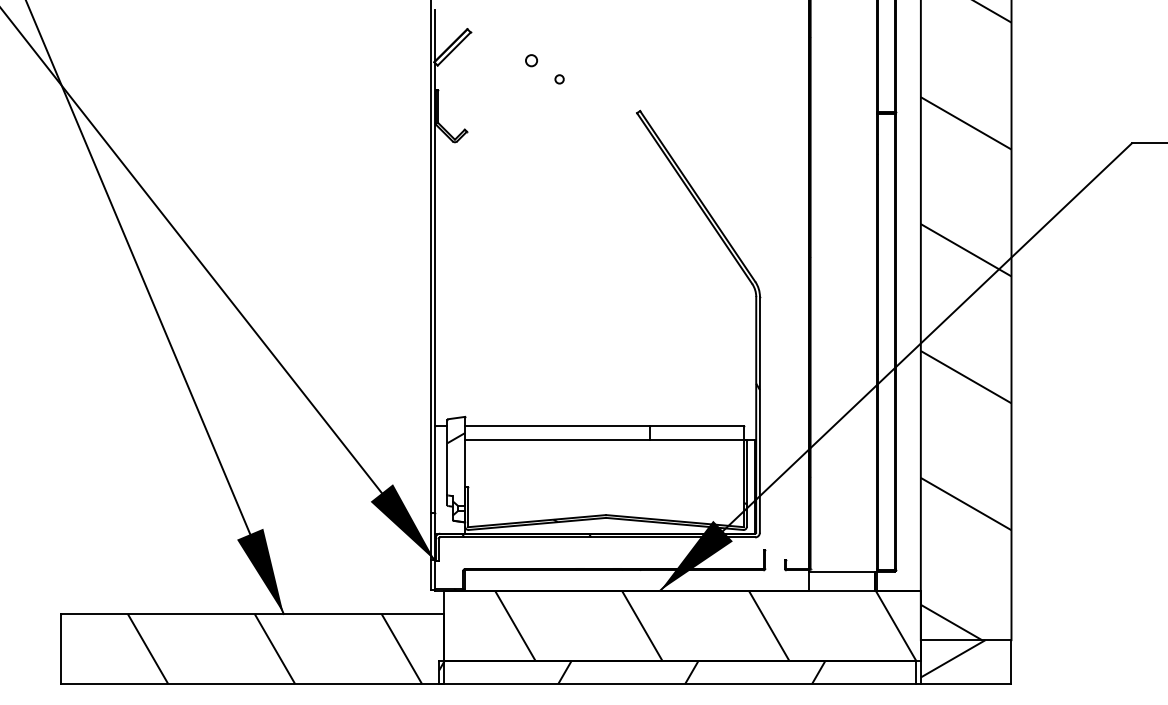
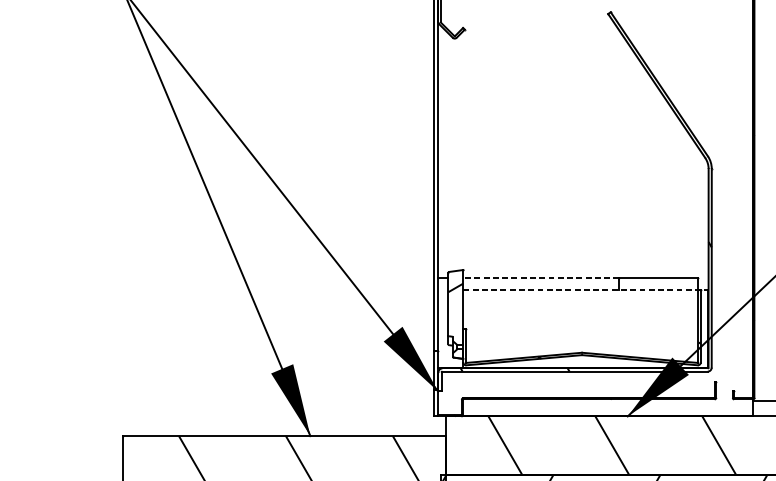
line: (557, 426) -> (541, 278), solid -> dashed
line: (610, 440) -> (585, 289), solid -> dashed

